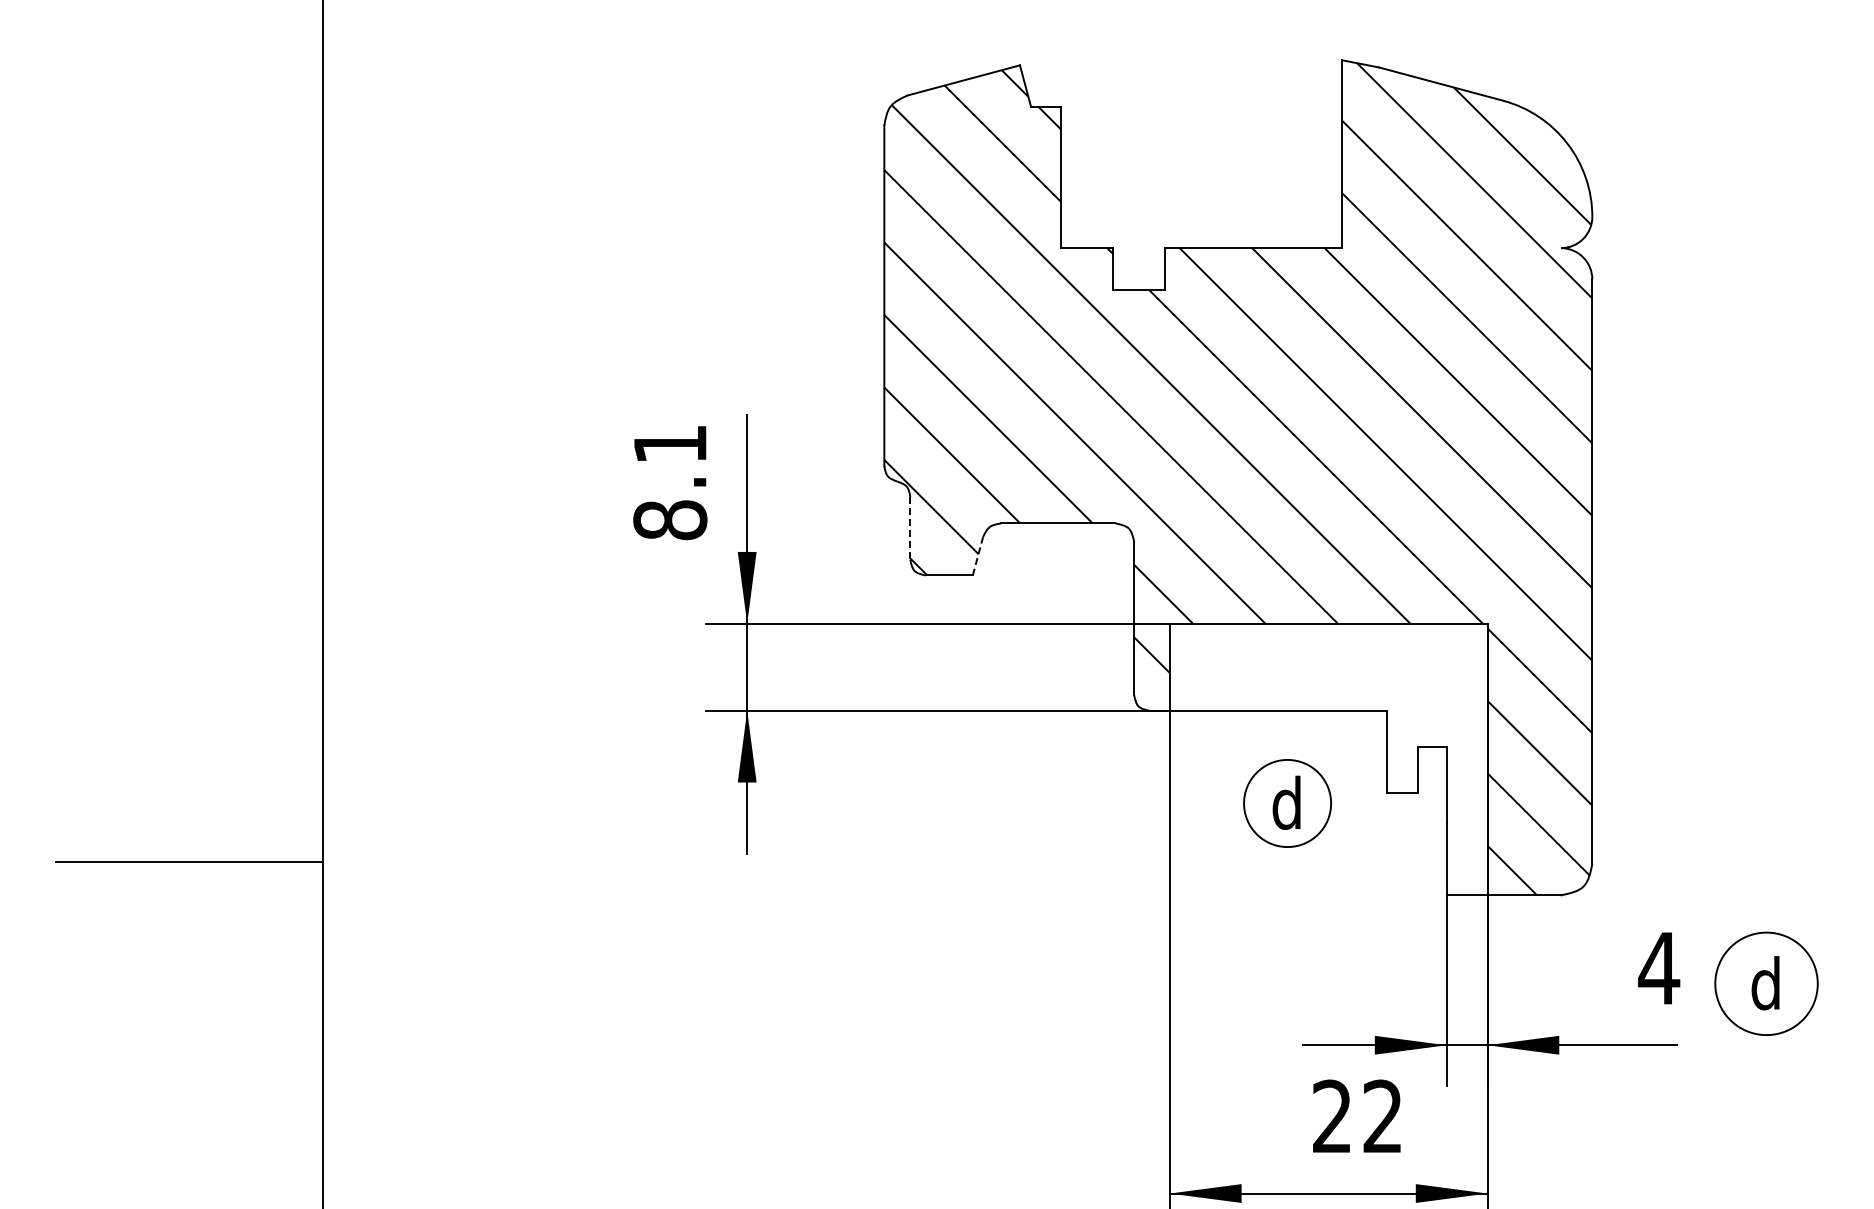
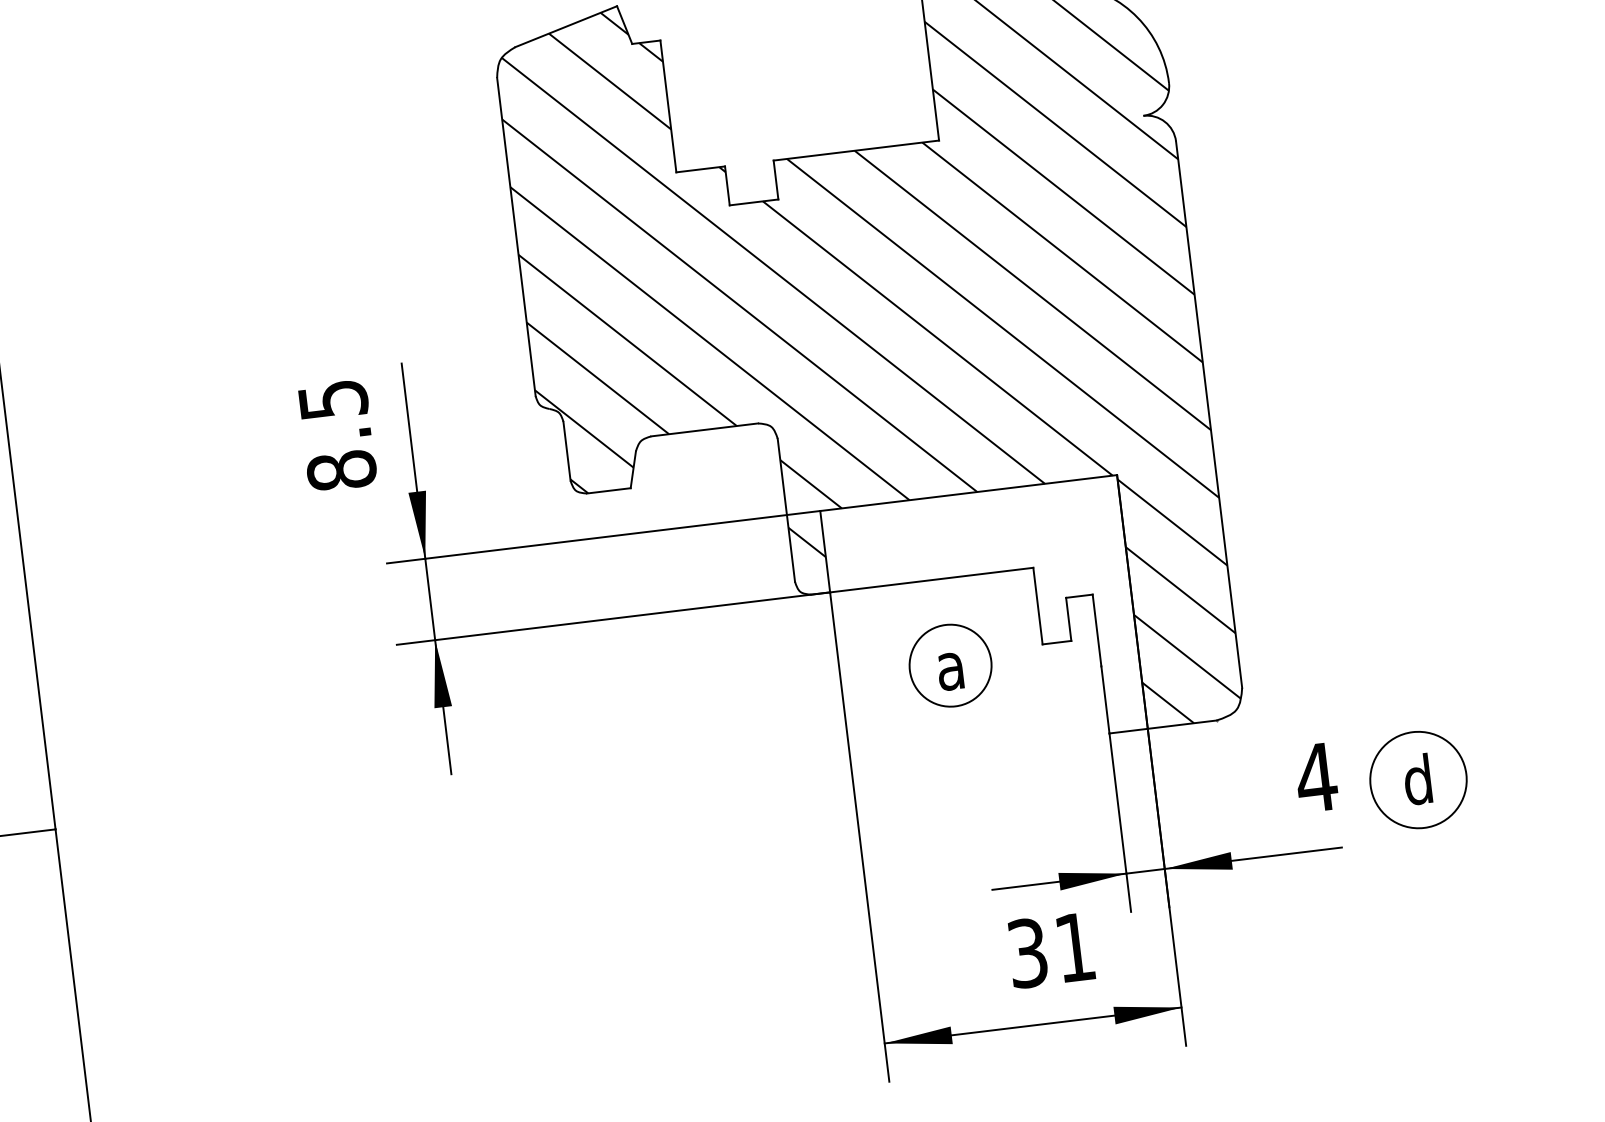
text: (670, 444) -> (333, 400), 8.1 -> 8.5
line: (910, 528) -> (567, 451), dashed -> solid
line: (977, 556) -> (632, 469), dashed -> solid
text: (1286, 802) -> (949, 664), d -> a
text: (1357, 1116) -> (1051, 950), 22 -> 31

